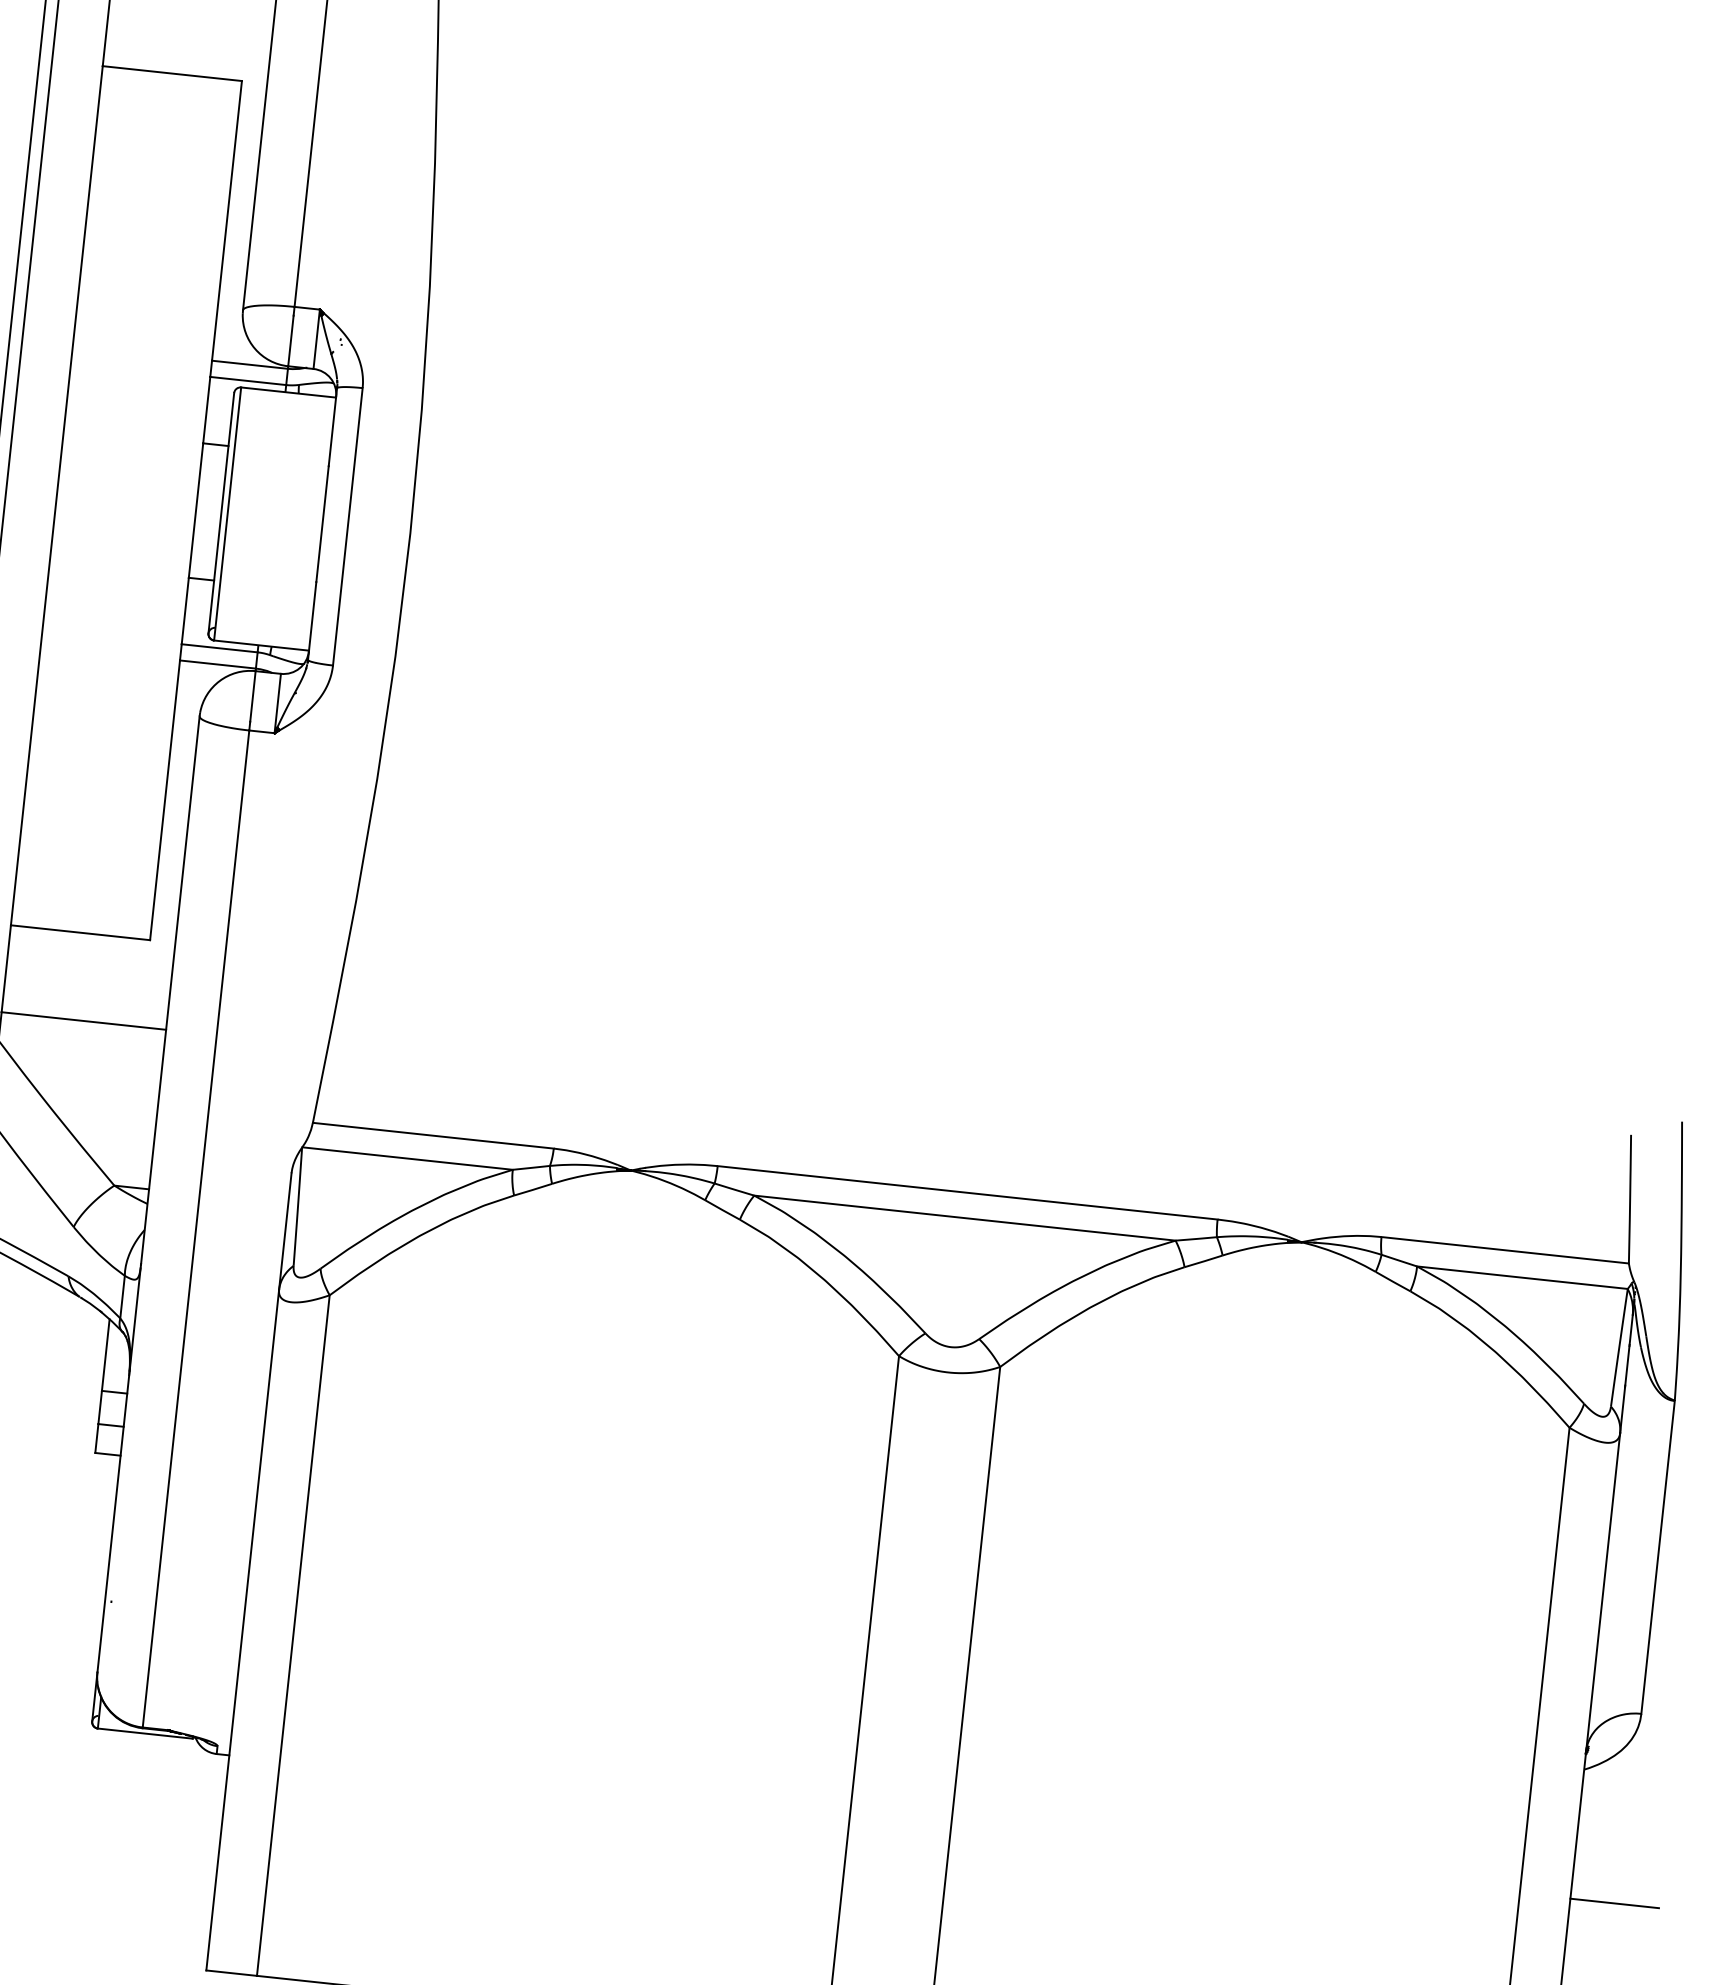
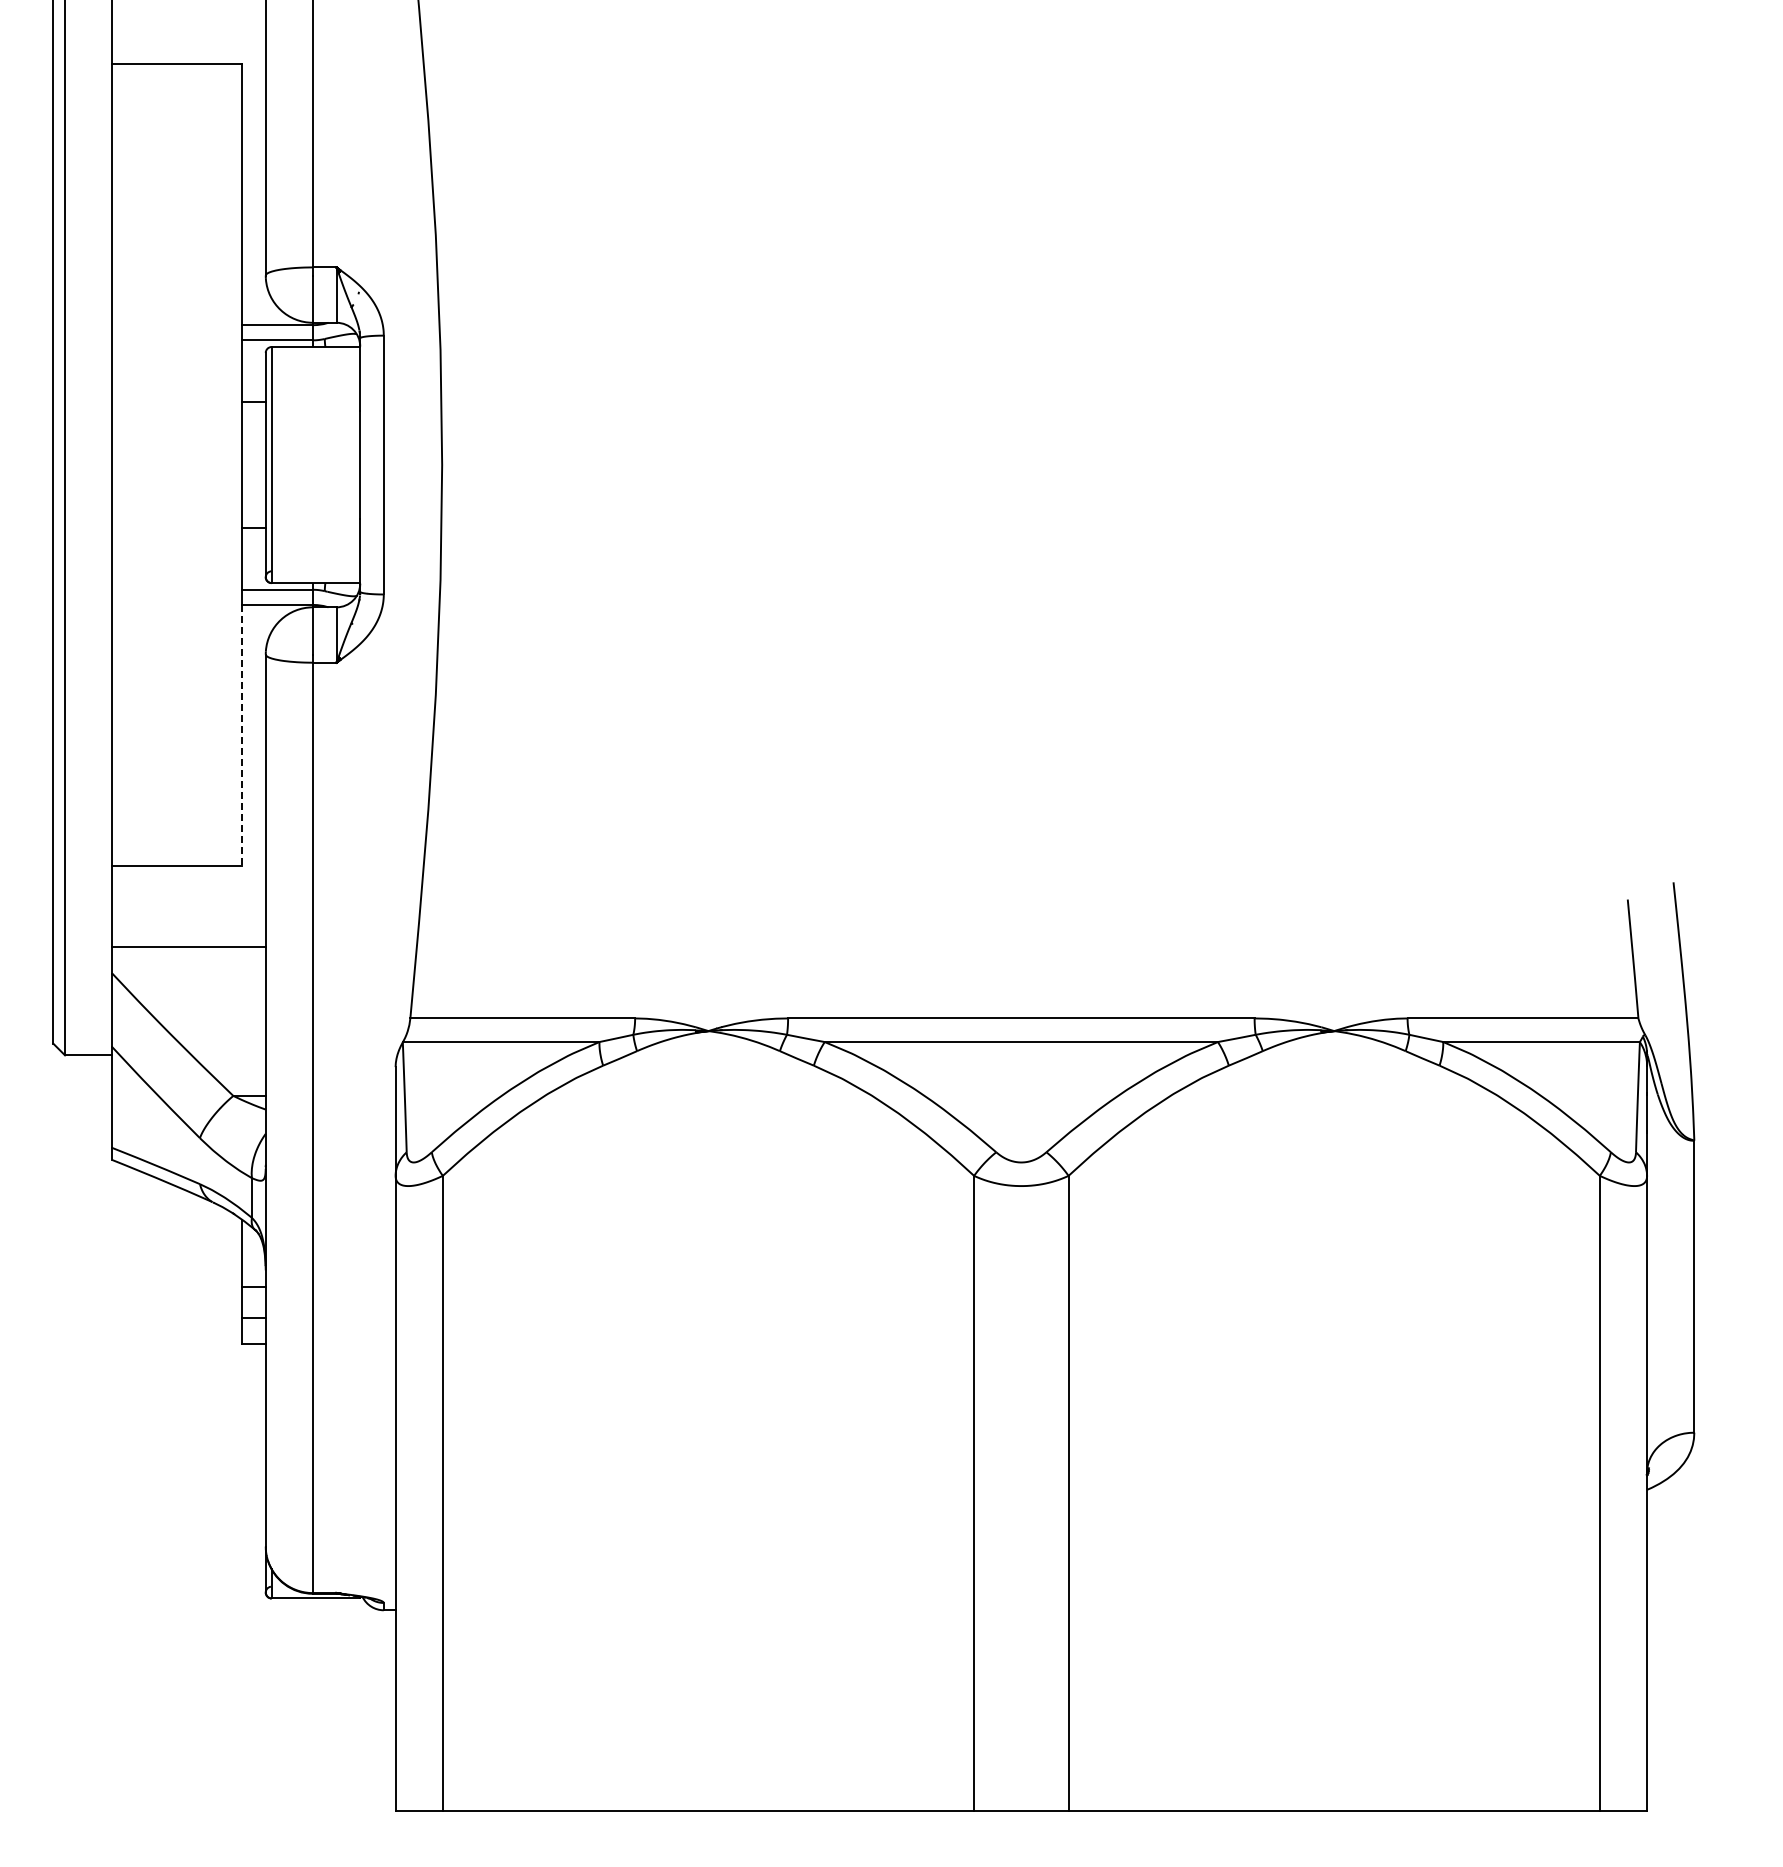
line: (165, 800) -> (242, 735), solid -> dashed
line: (1614, 1903) -> (1688, 1610), removed

